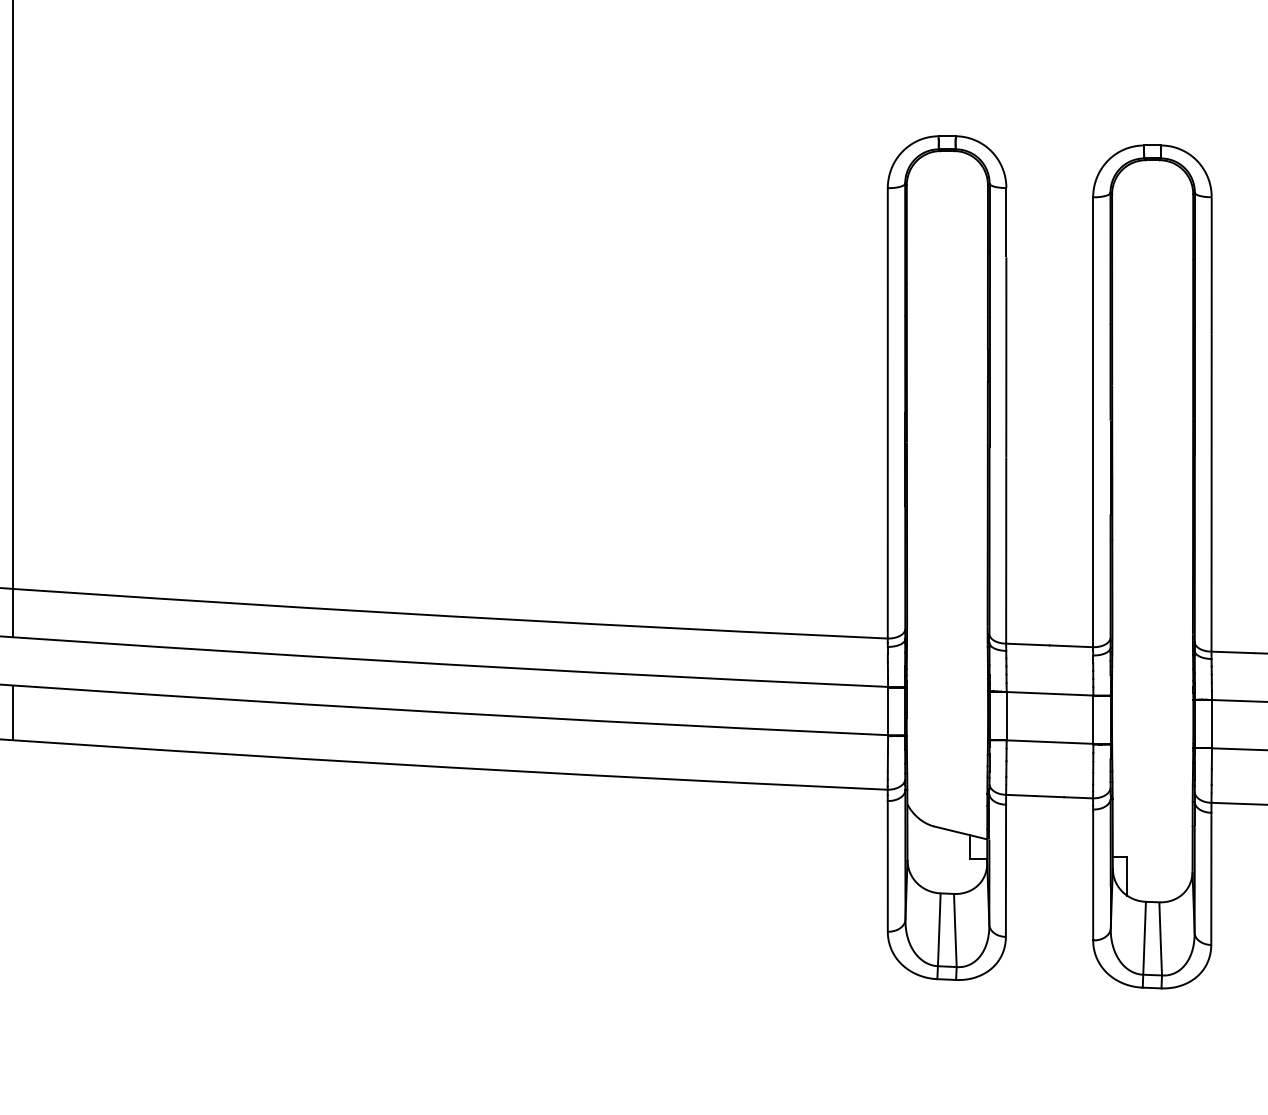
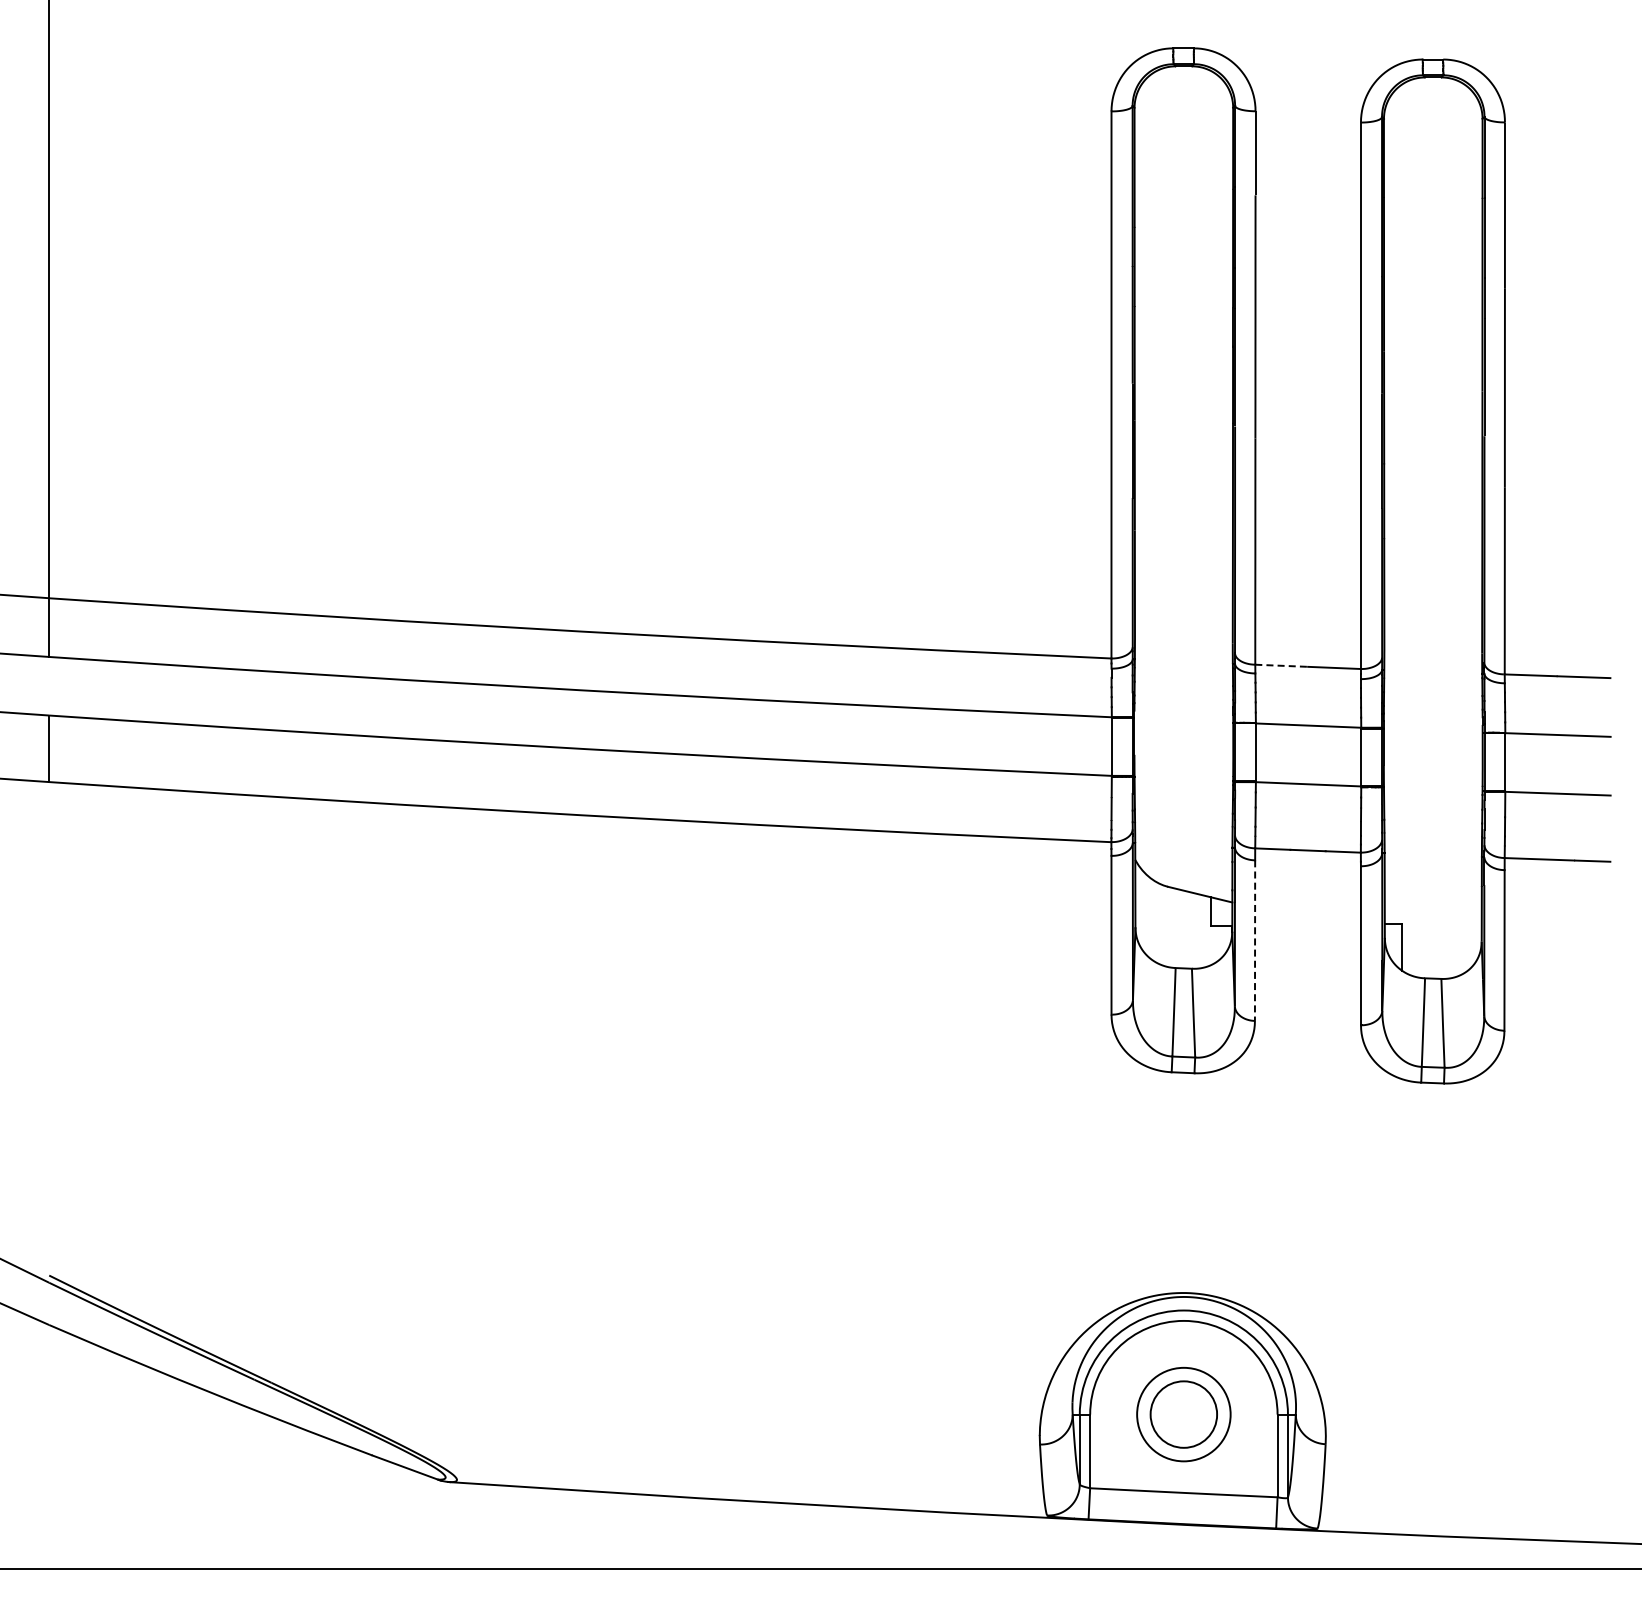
line: (1028, 644) -> (1282, 665), solid -> dashed
line: (1006, 871) -> (1255, 941), solid -> dashed

